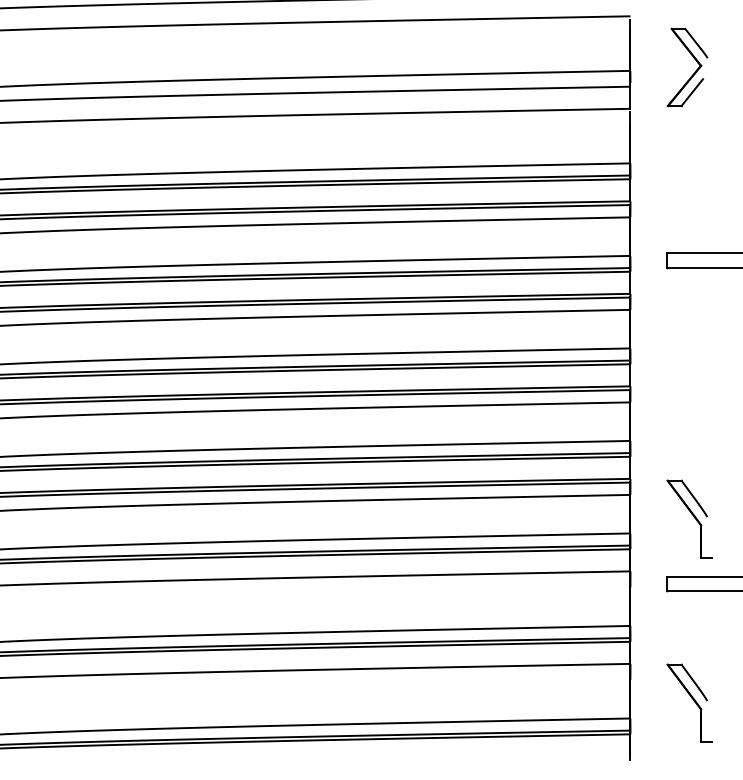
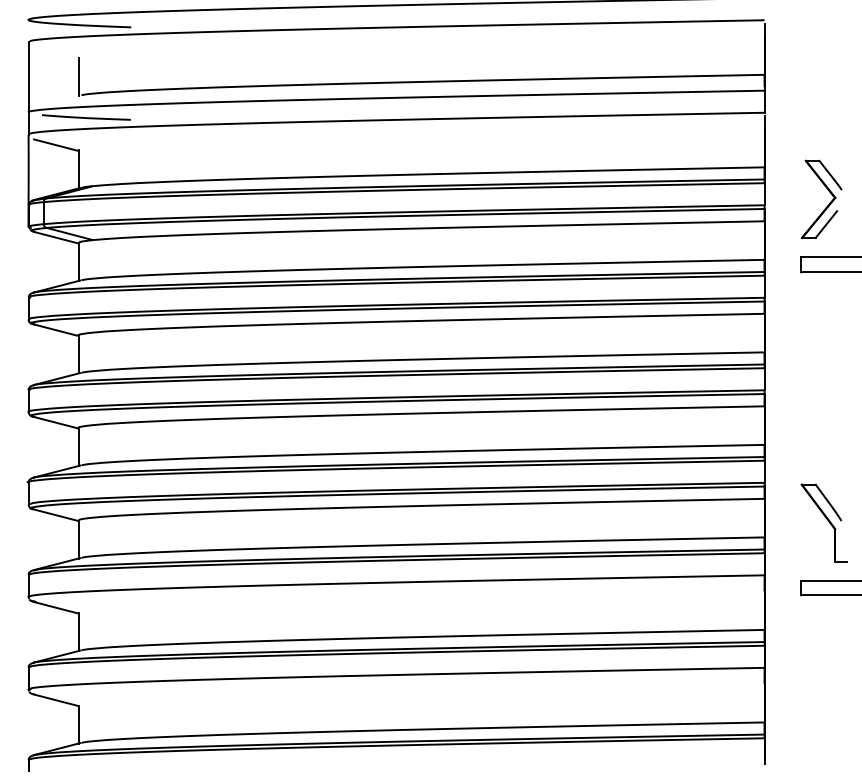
part: (693, 73) -> (827, 205), moved
part: (689, 702) -> (823, 706), removed

